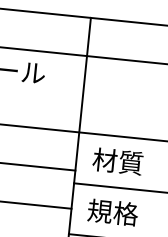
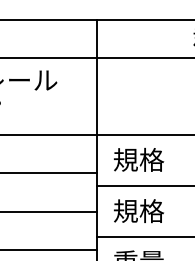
text: (117, 161) -> (138, 159), 材質 -> 規格

